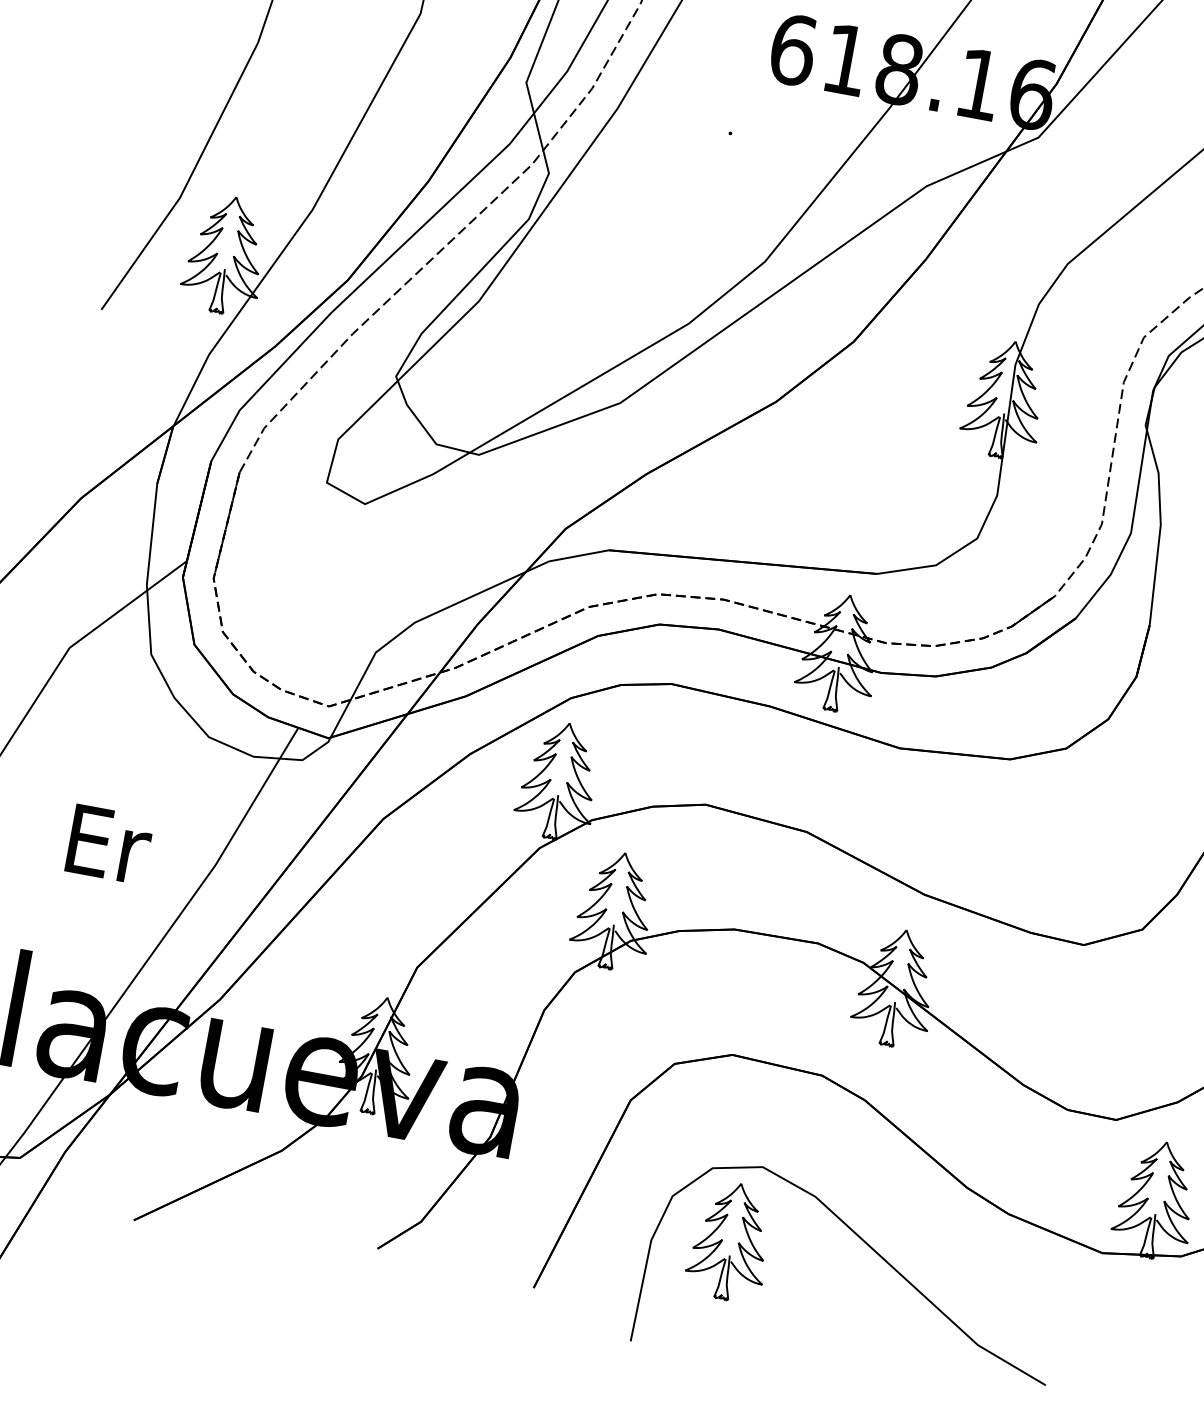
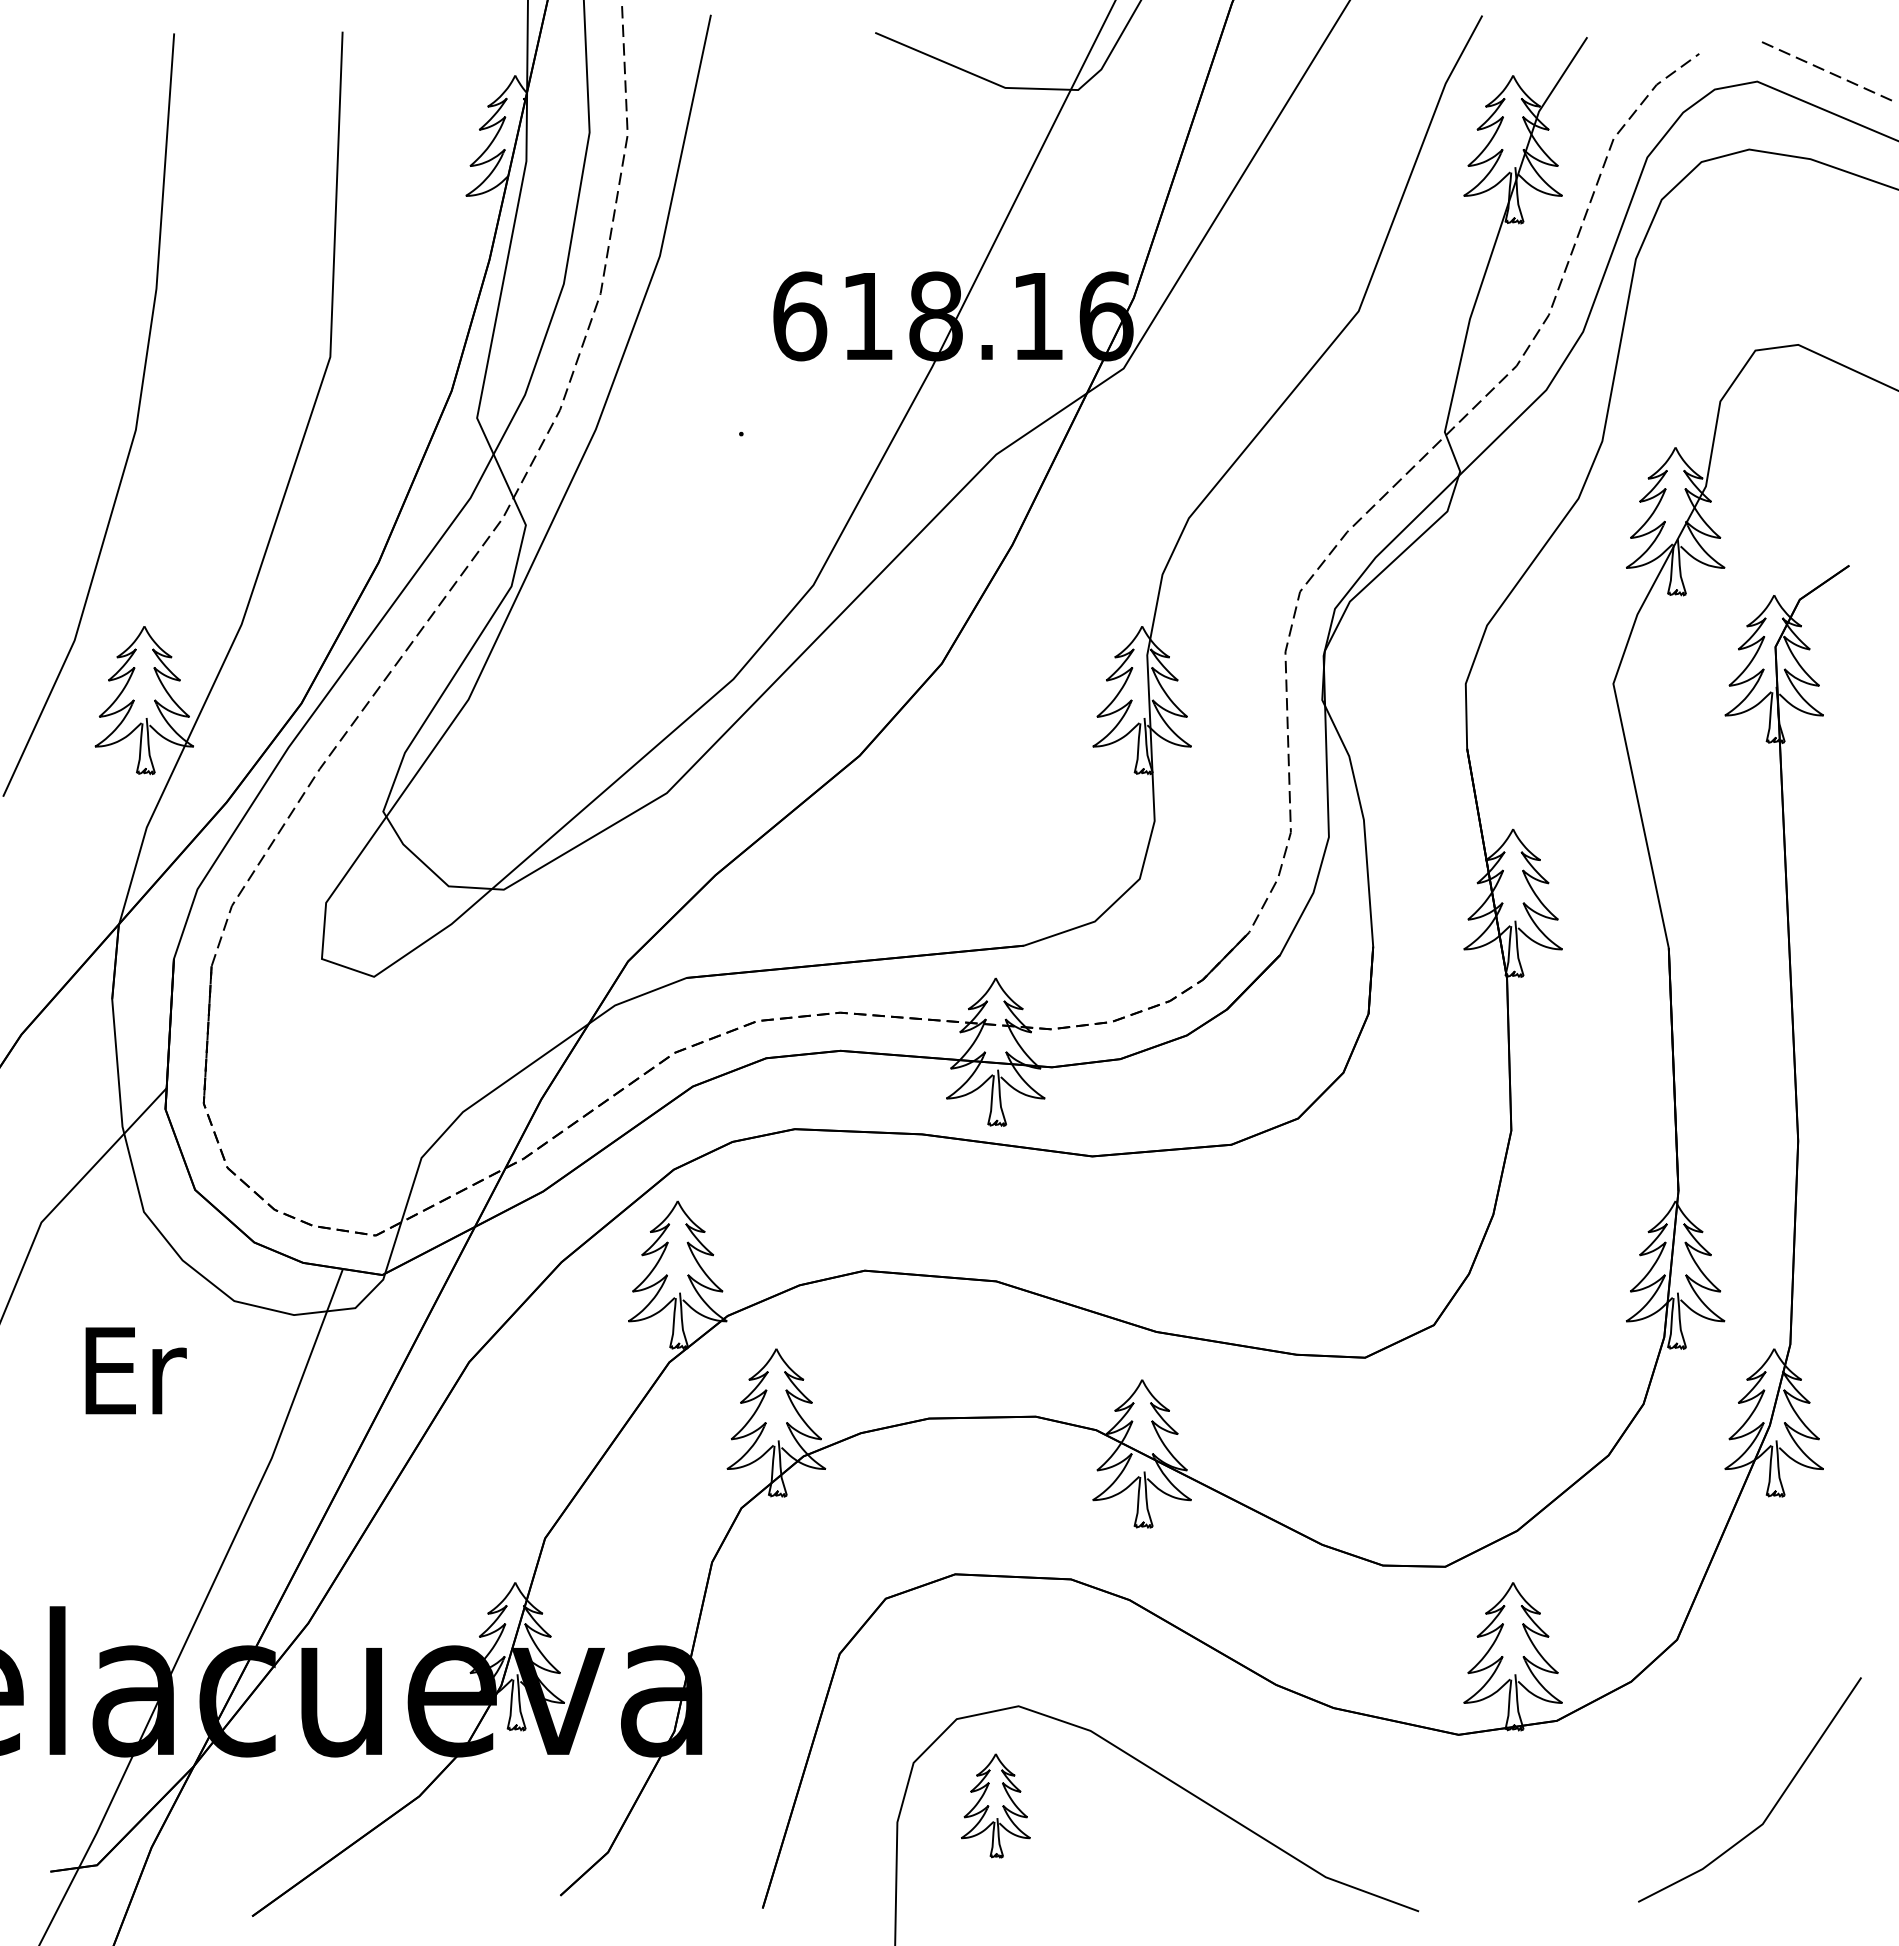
text: (109, 844) -> (135, 1370), moved
part: (730, 1241) -> (995, 1805), size x0.7

